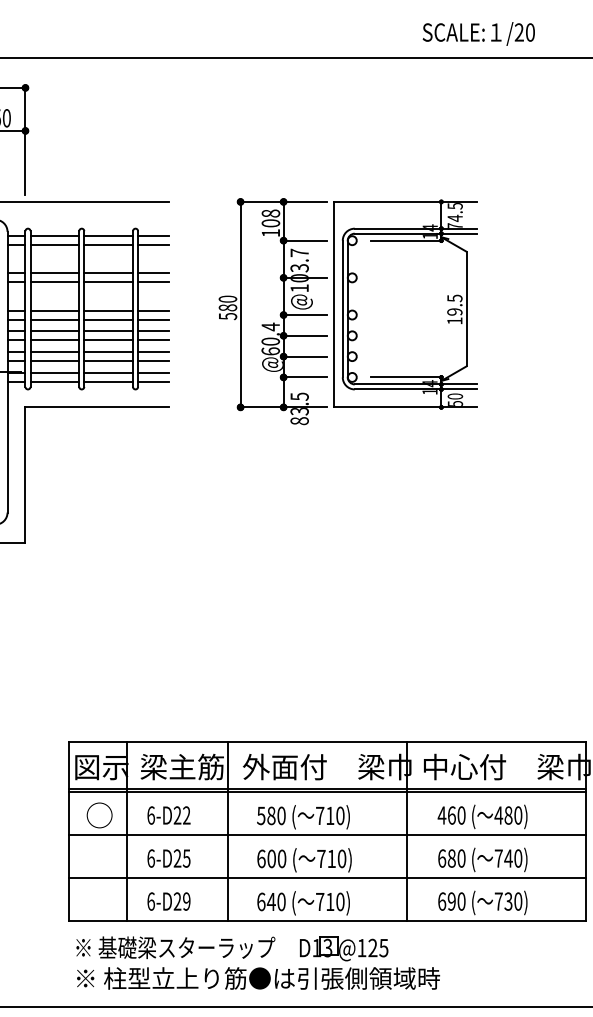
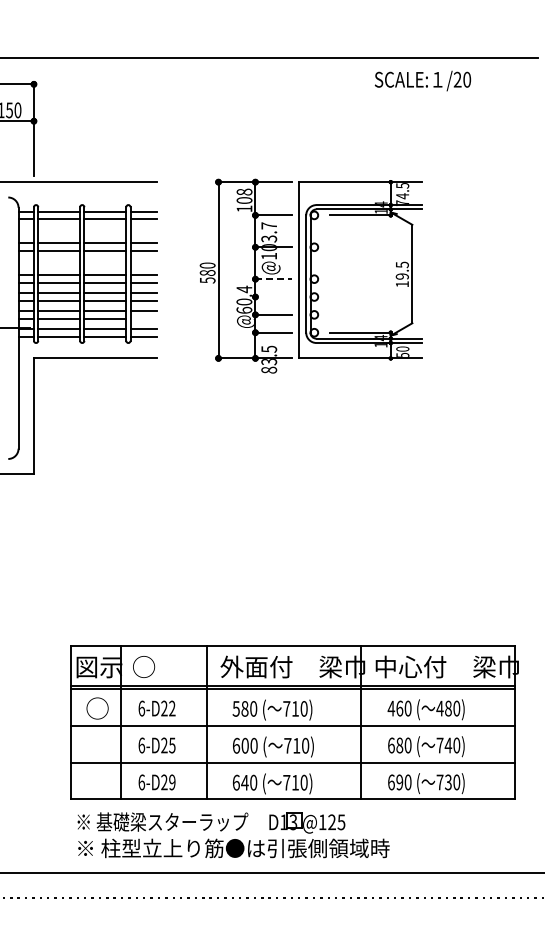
text: (478, 33) -> (422, 80), moved
line: (305, 315) -> (274, 279), solid -> dashed
line: (304, 336) -> (273, 297), removed
line: (153, 360) -> (143, 318), removed
text: (182, 766) -> (168, 666), 梁主筋 -> ○

